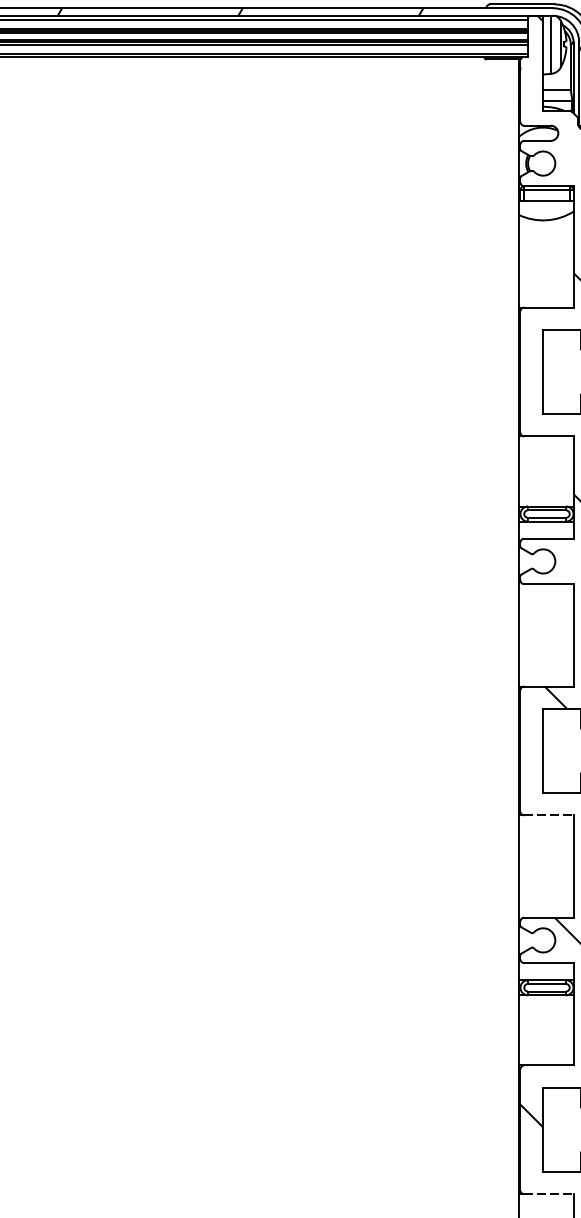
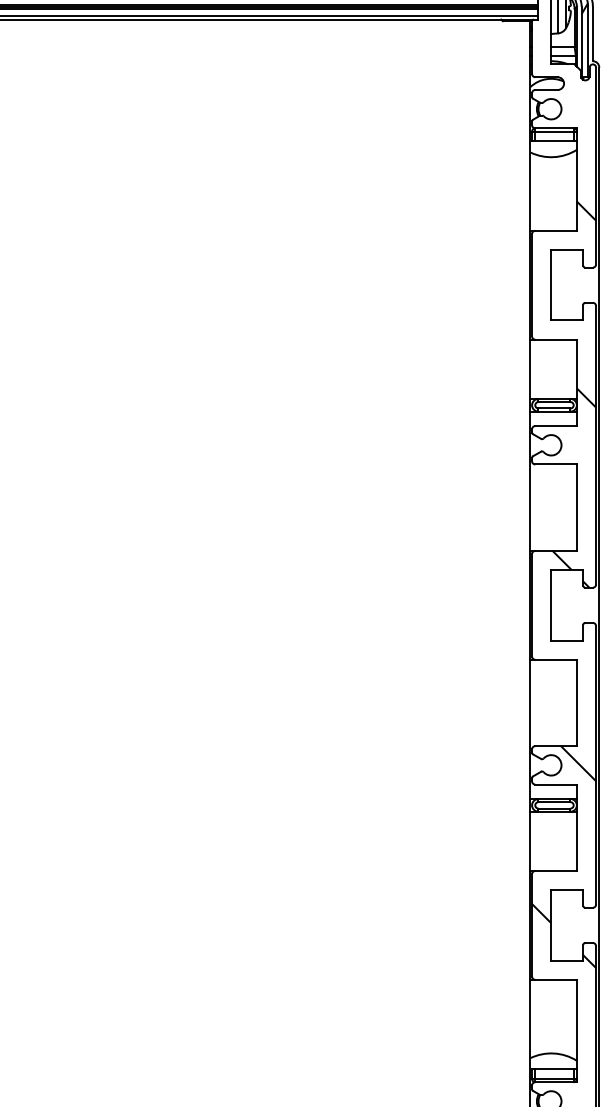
line: (549, 815) -> (556, 659), dashed -> solid
line: (549, 1193) -> (556, 979), dashed -> solid

